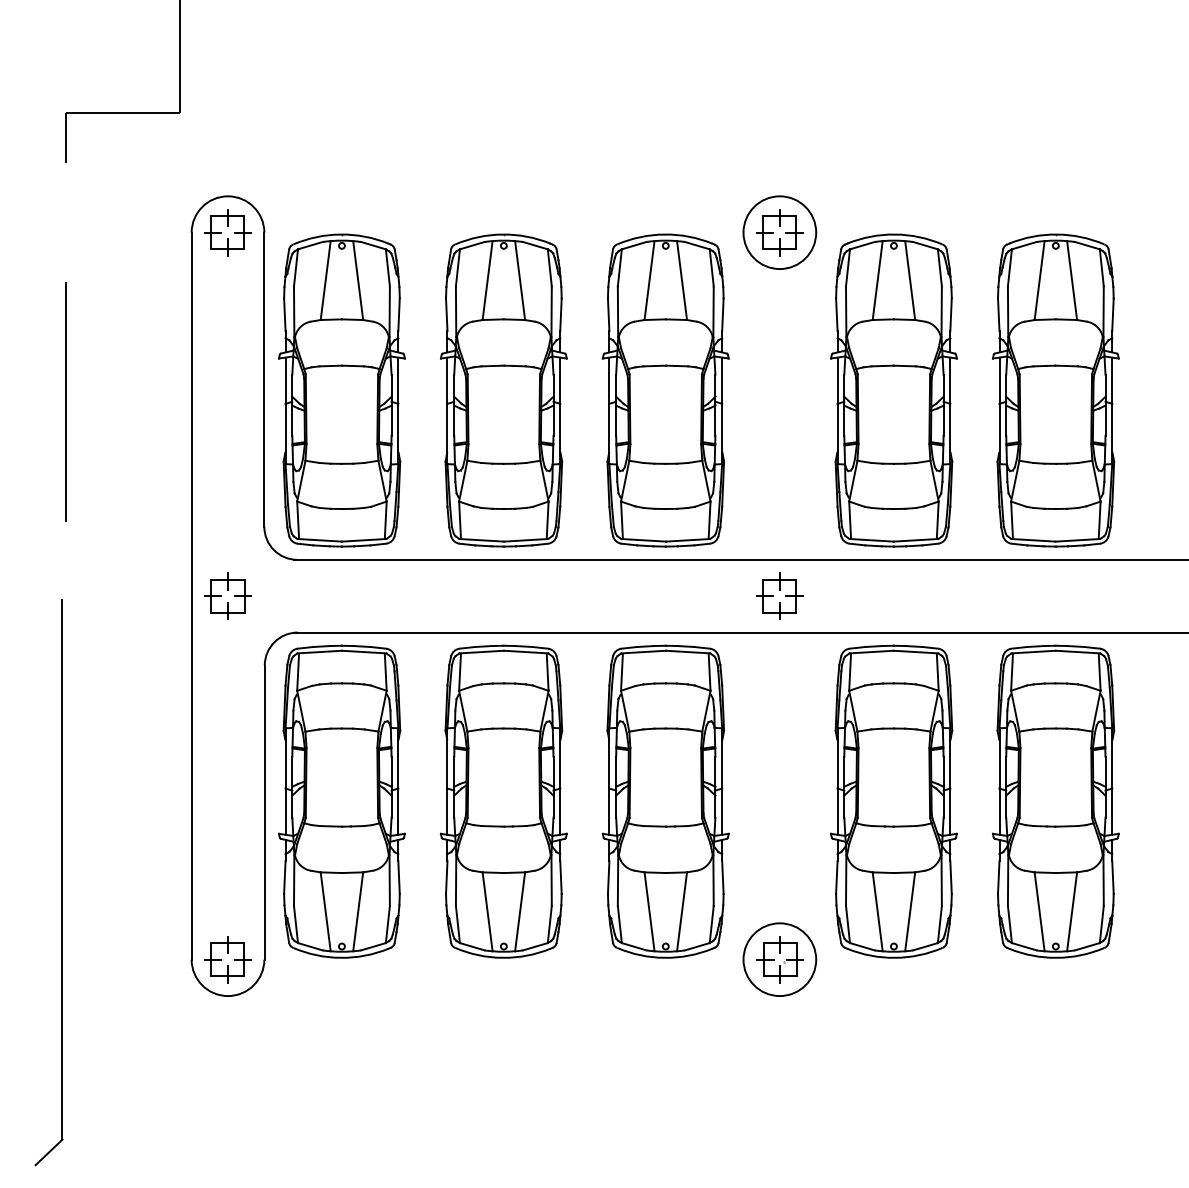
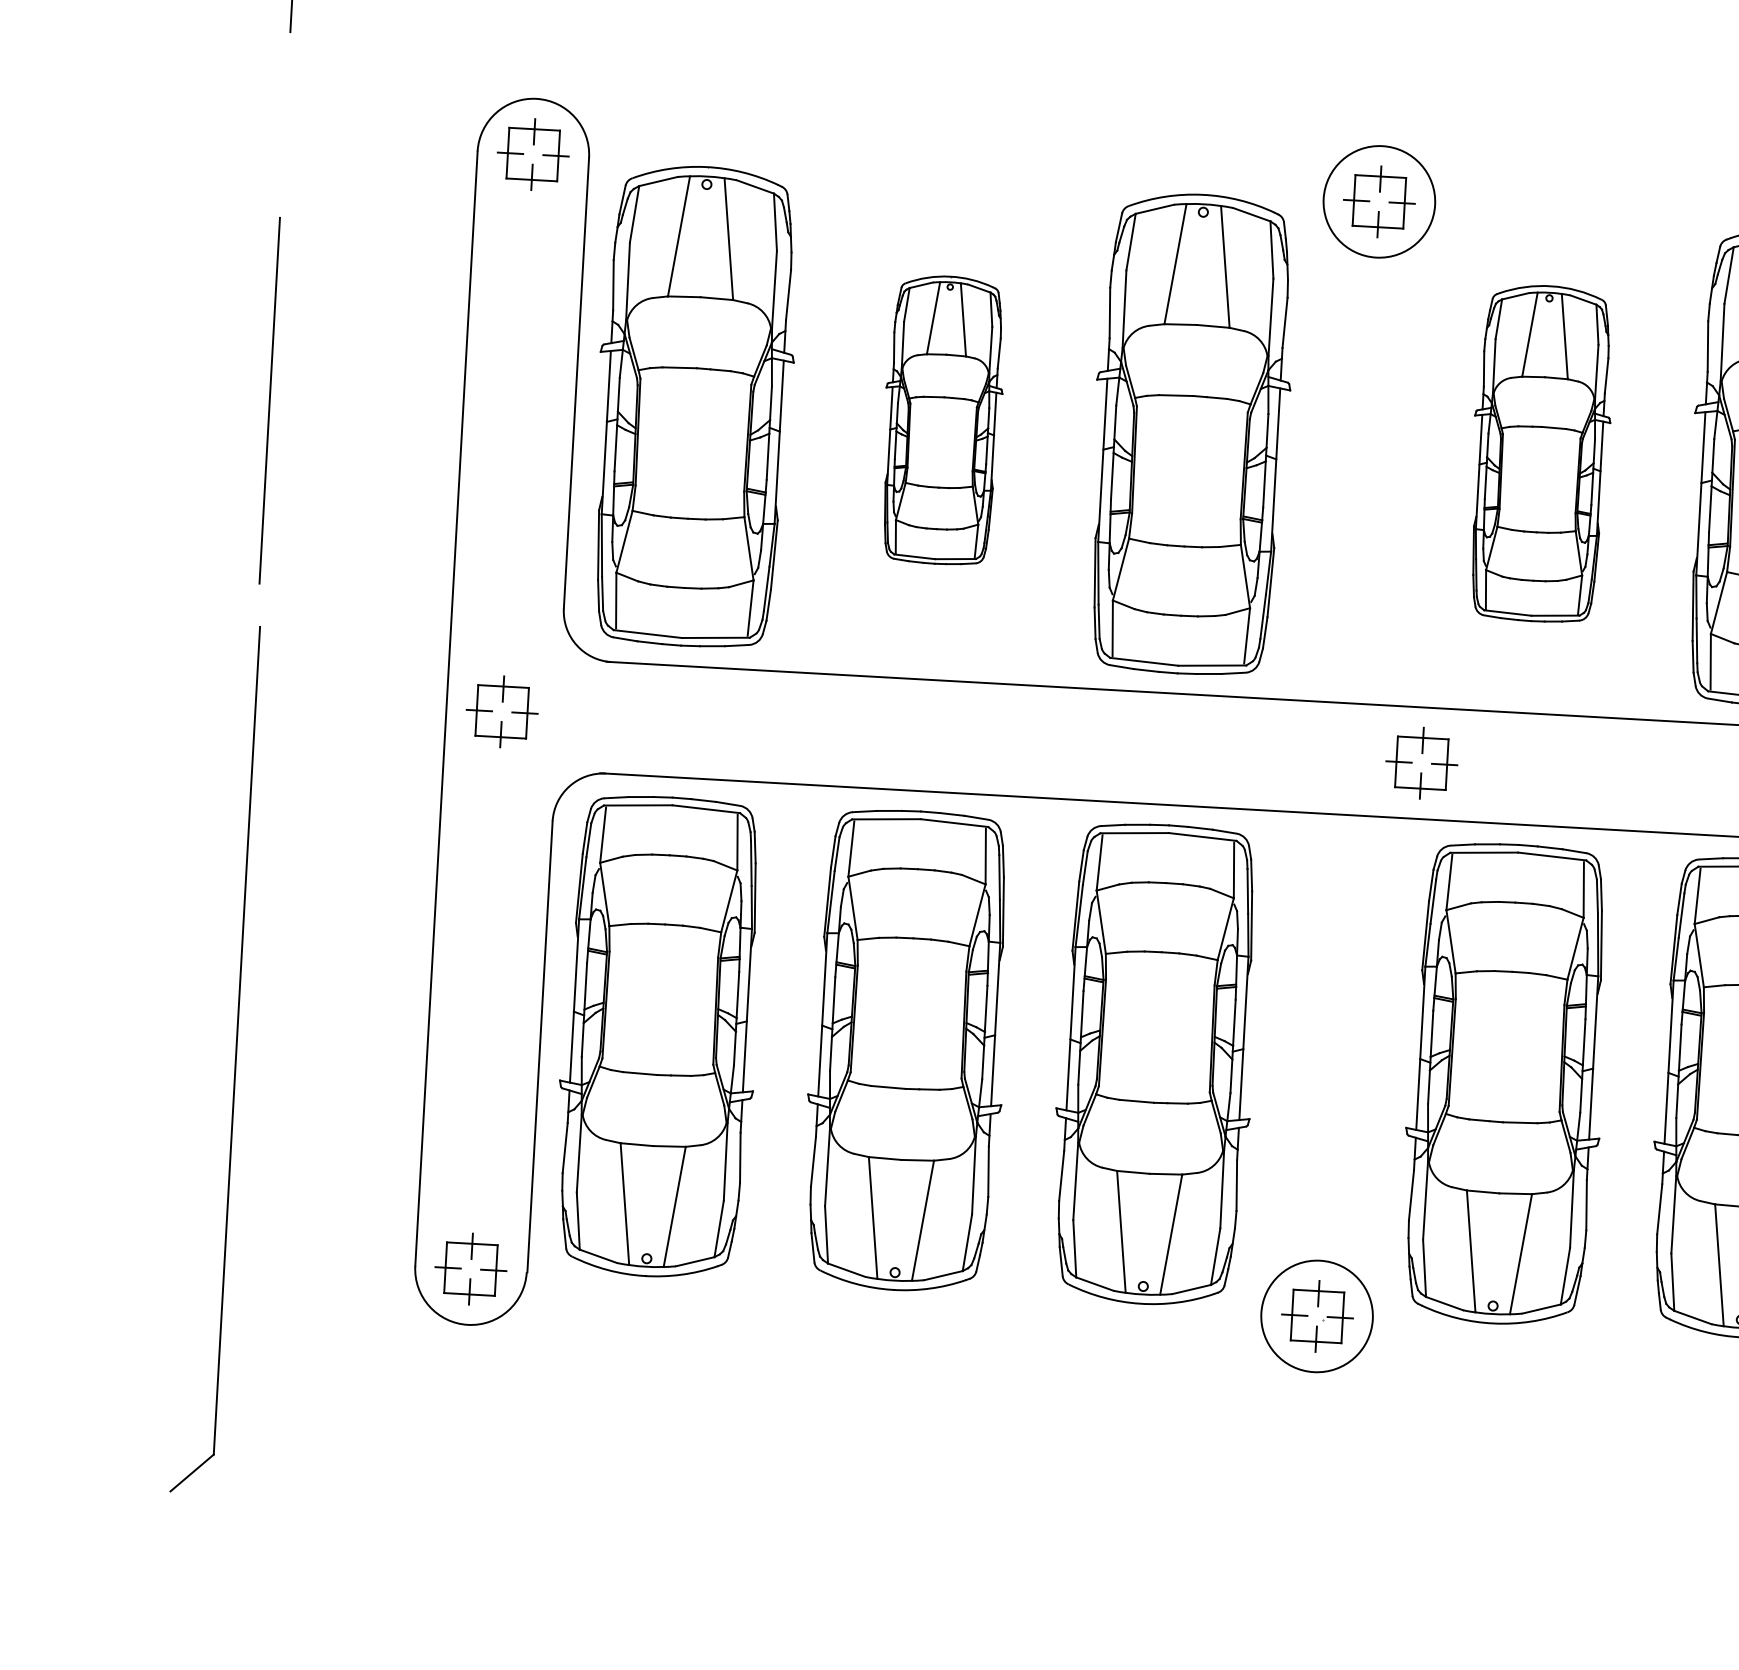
part: (503, 390) -> (942, 420), size x0.6
part: (893, 390) -> (1540, 453), size x0.7
part: (779, 595) -> (1421, 762), moved
part: (61, 882) -> (234, 1060), moved

